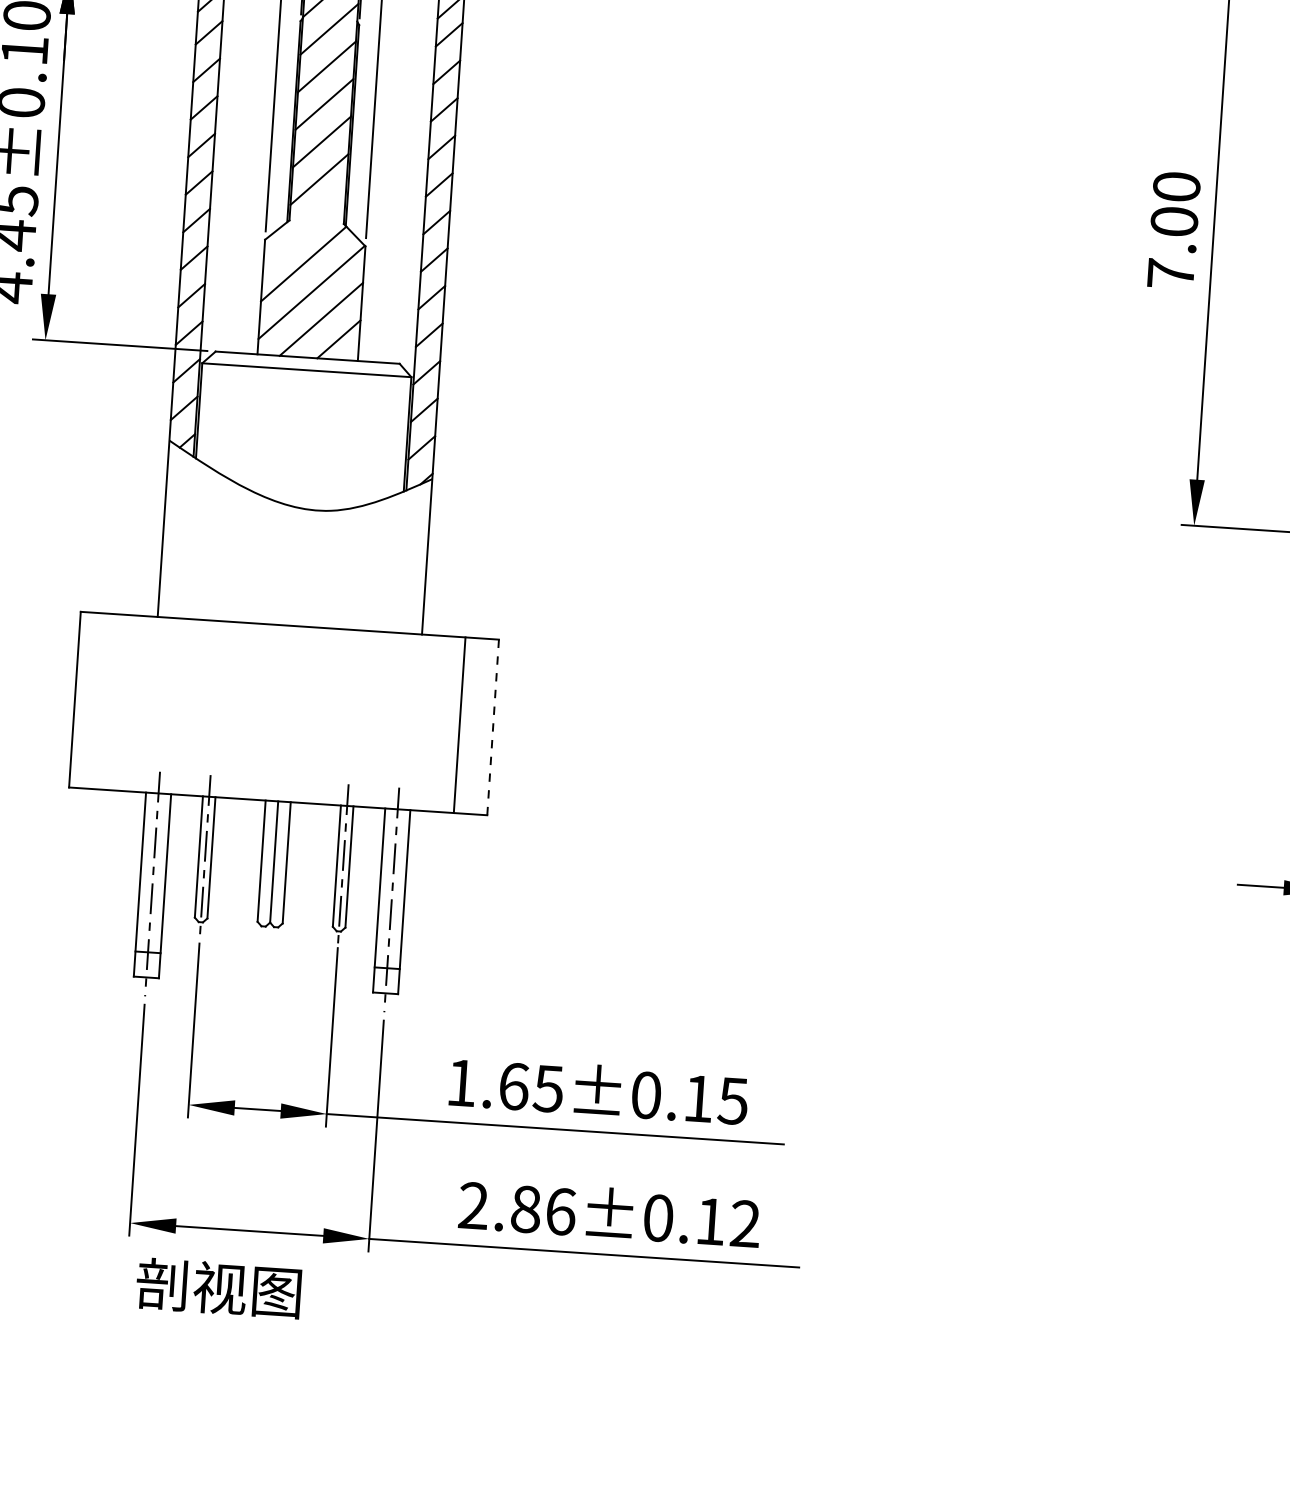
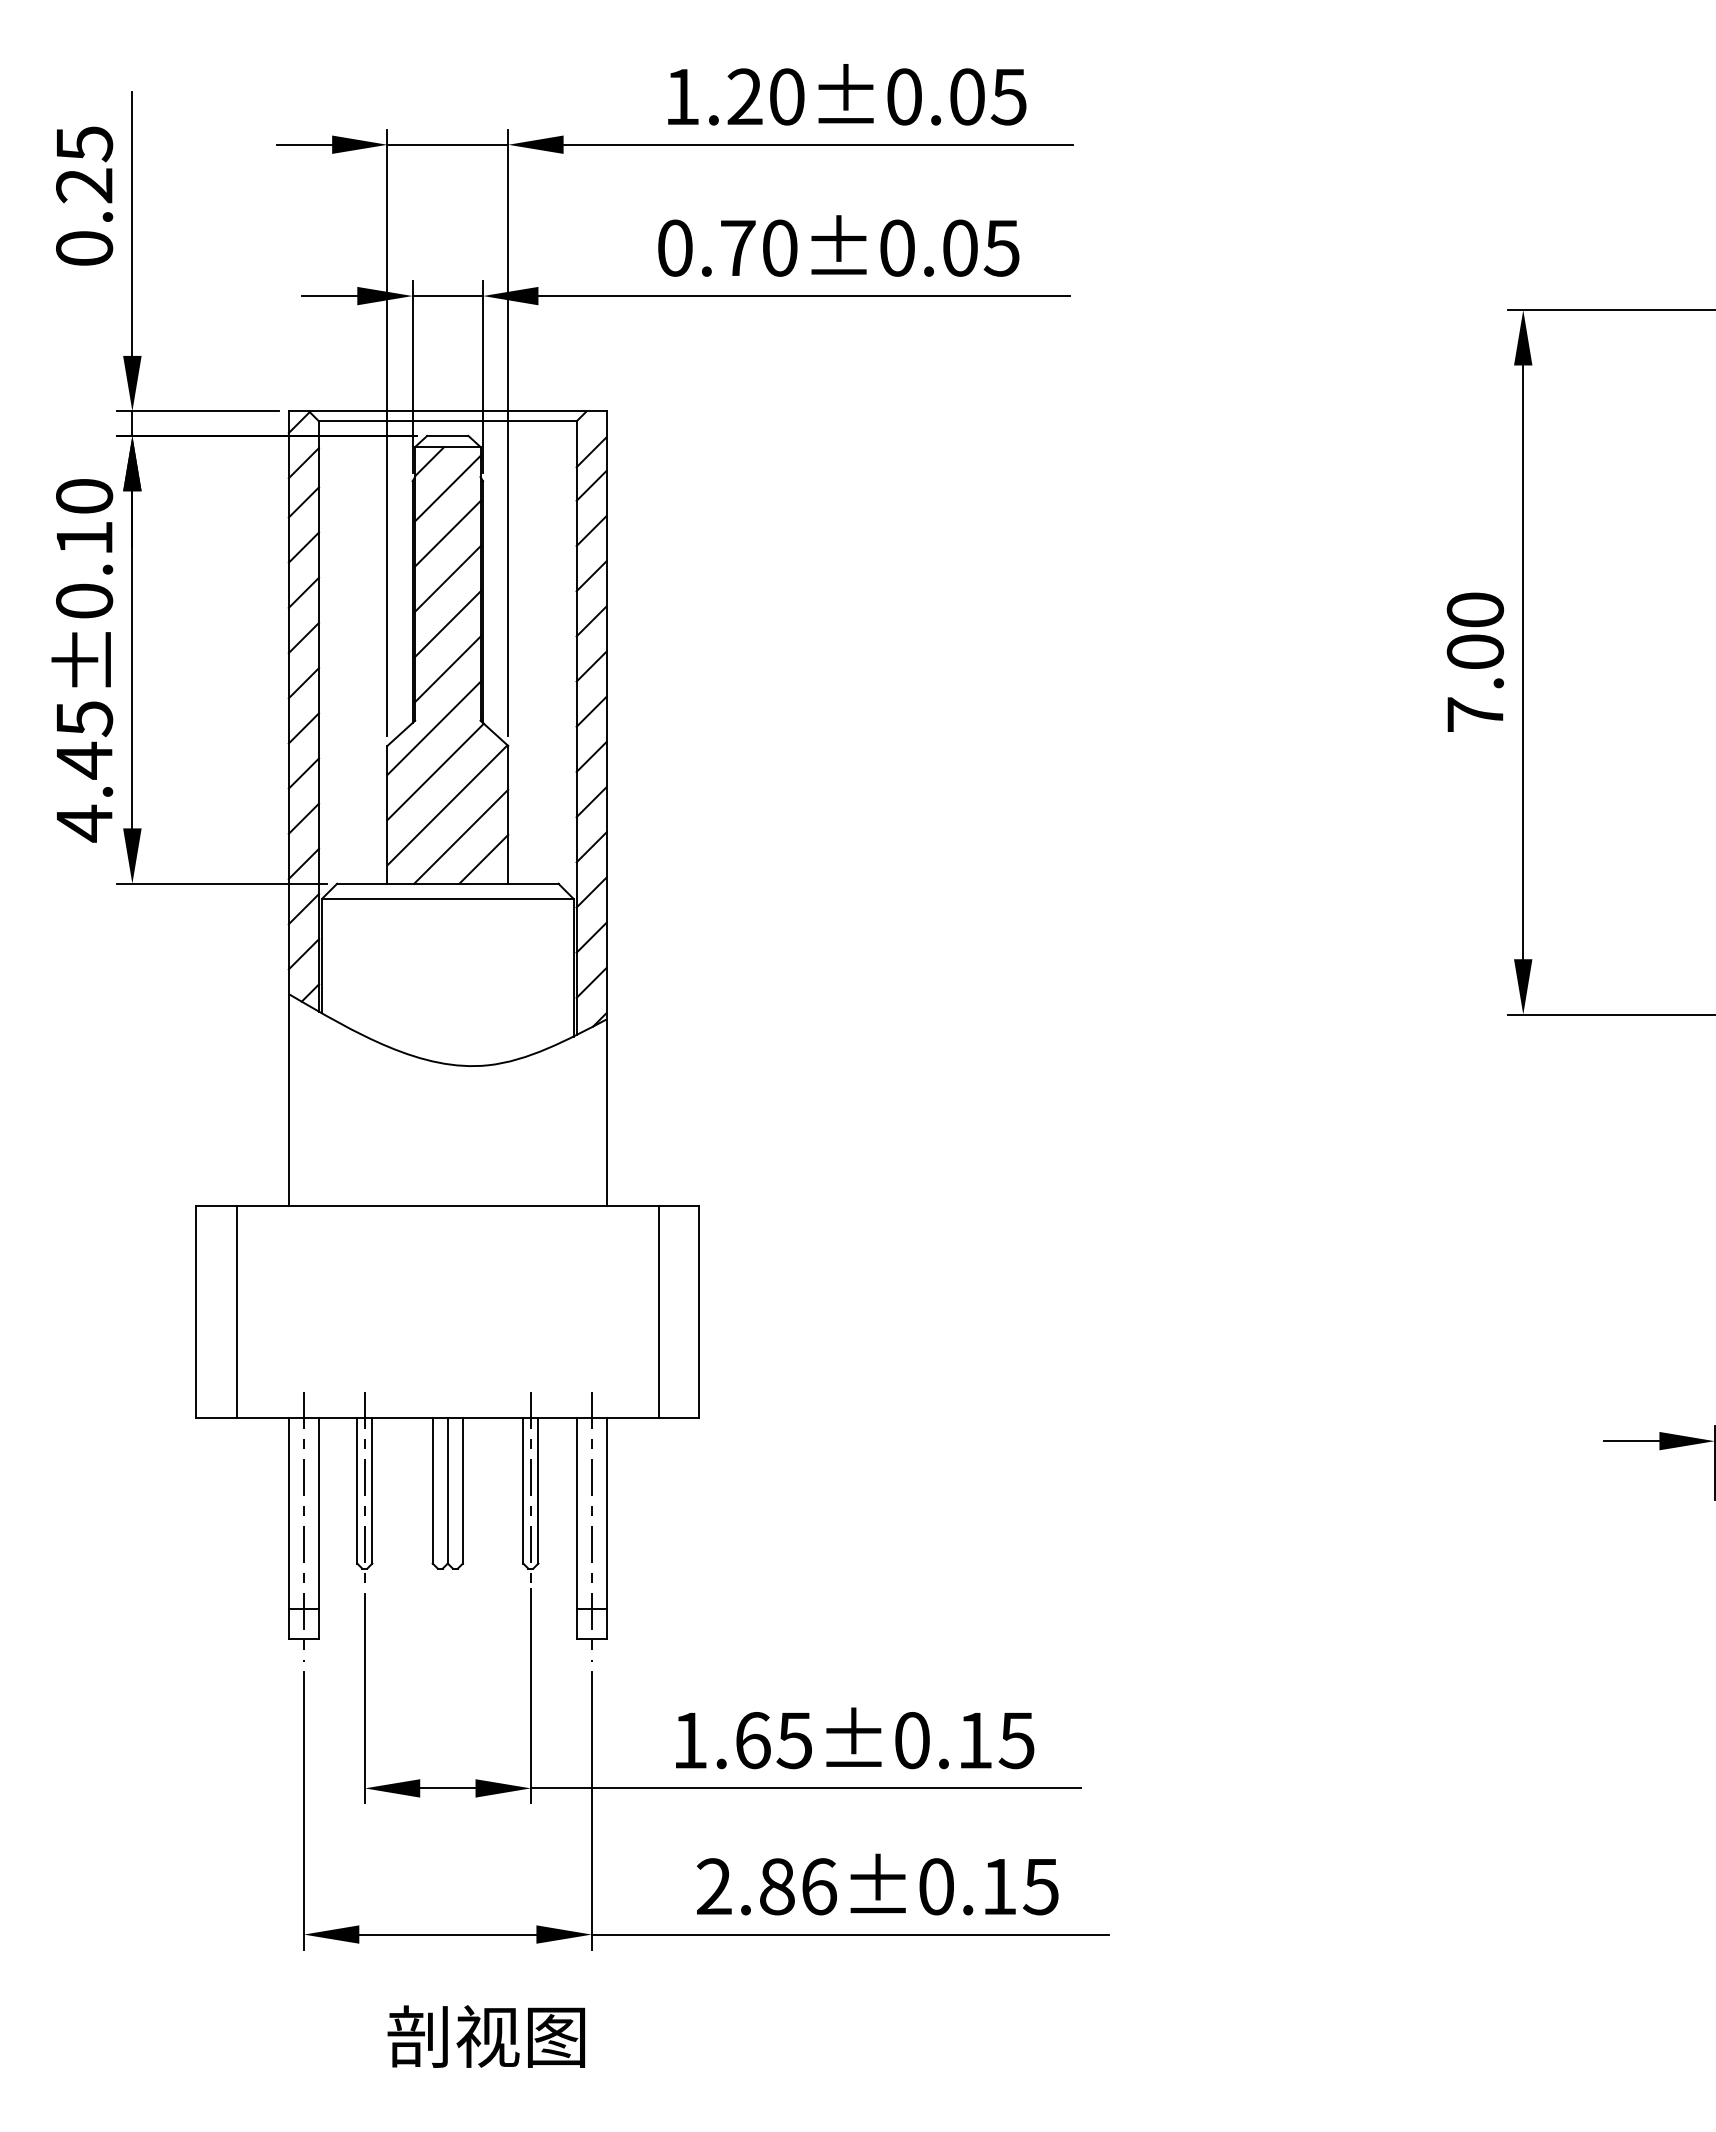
line: (304, 227) -> (433, 727), added
line: (108, 701) -> (236, 1311), added
line: (493, 727) -> (699, 1311), dashed -> solid
text: (744, 1223) -> (1040, 1886), 2.86±0.12 -> 2.86±0.15
text: (218, 1288) -> (485, 2036), moved

